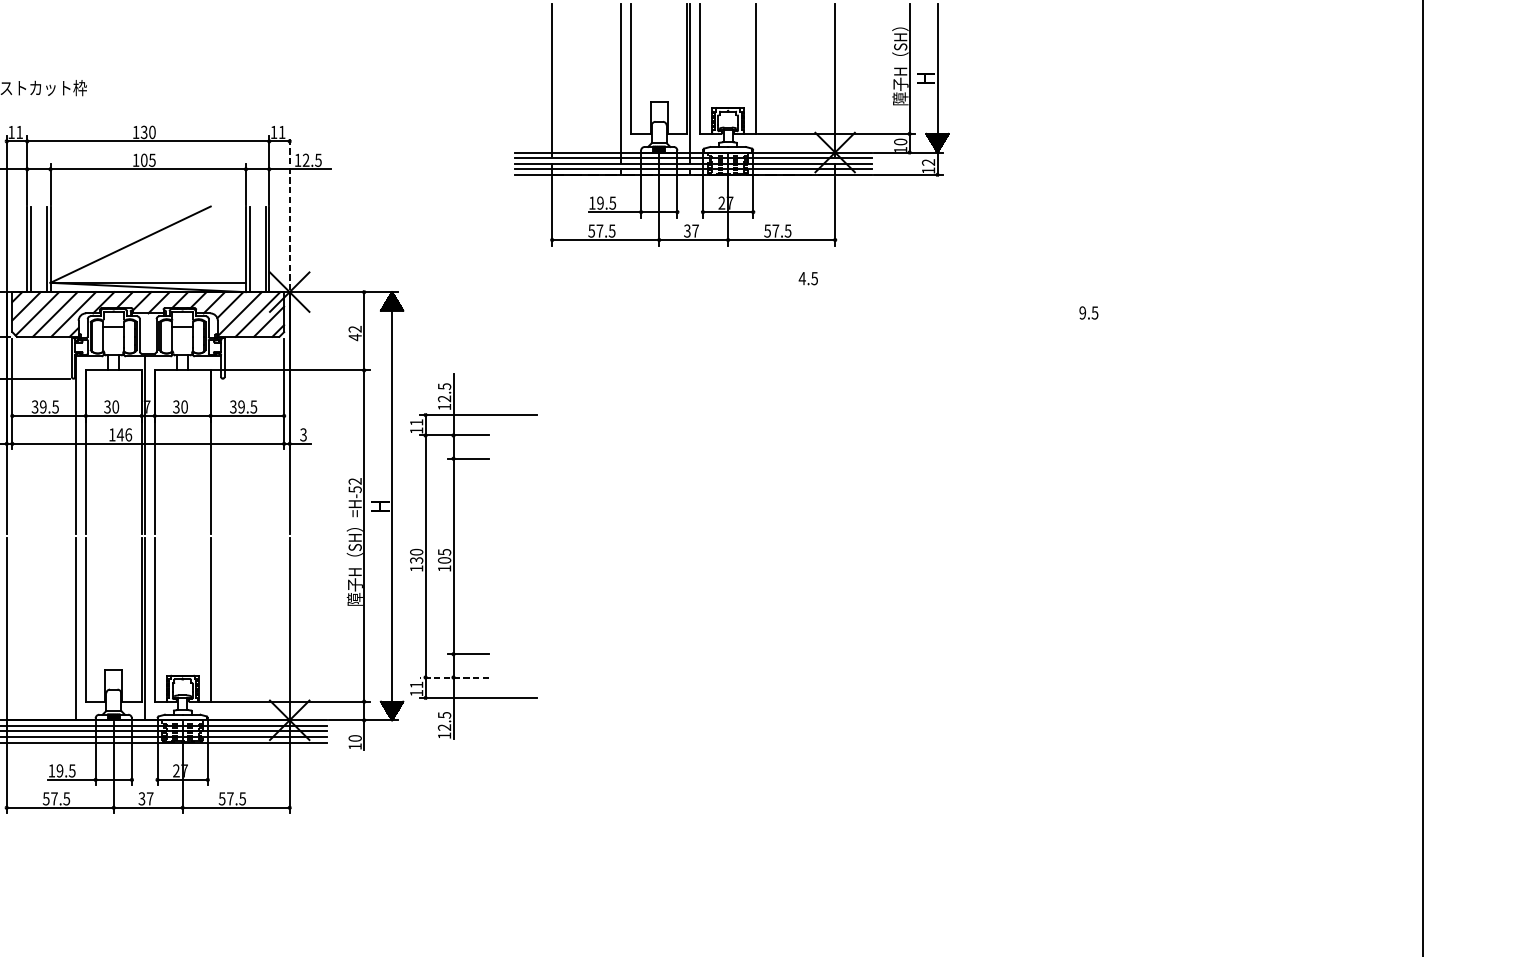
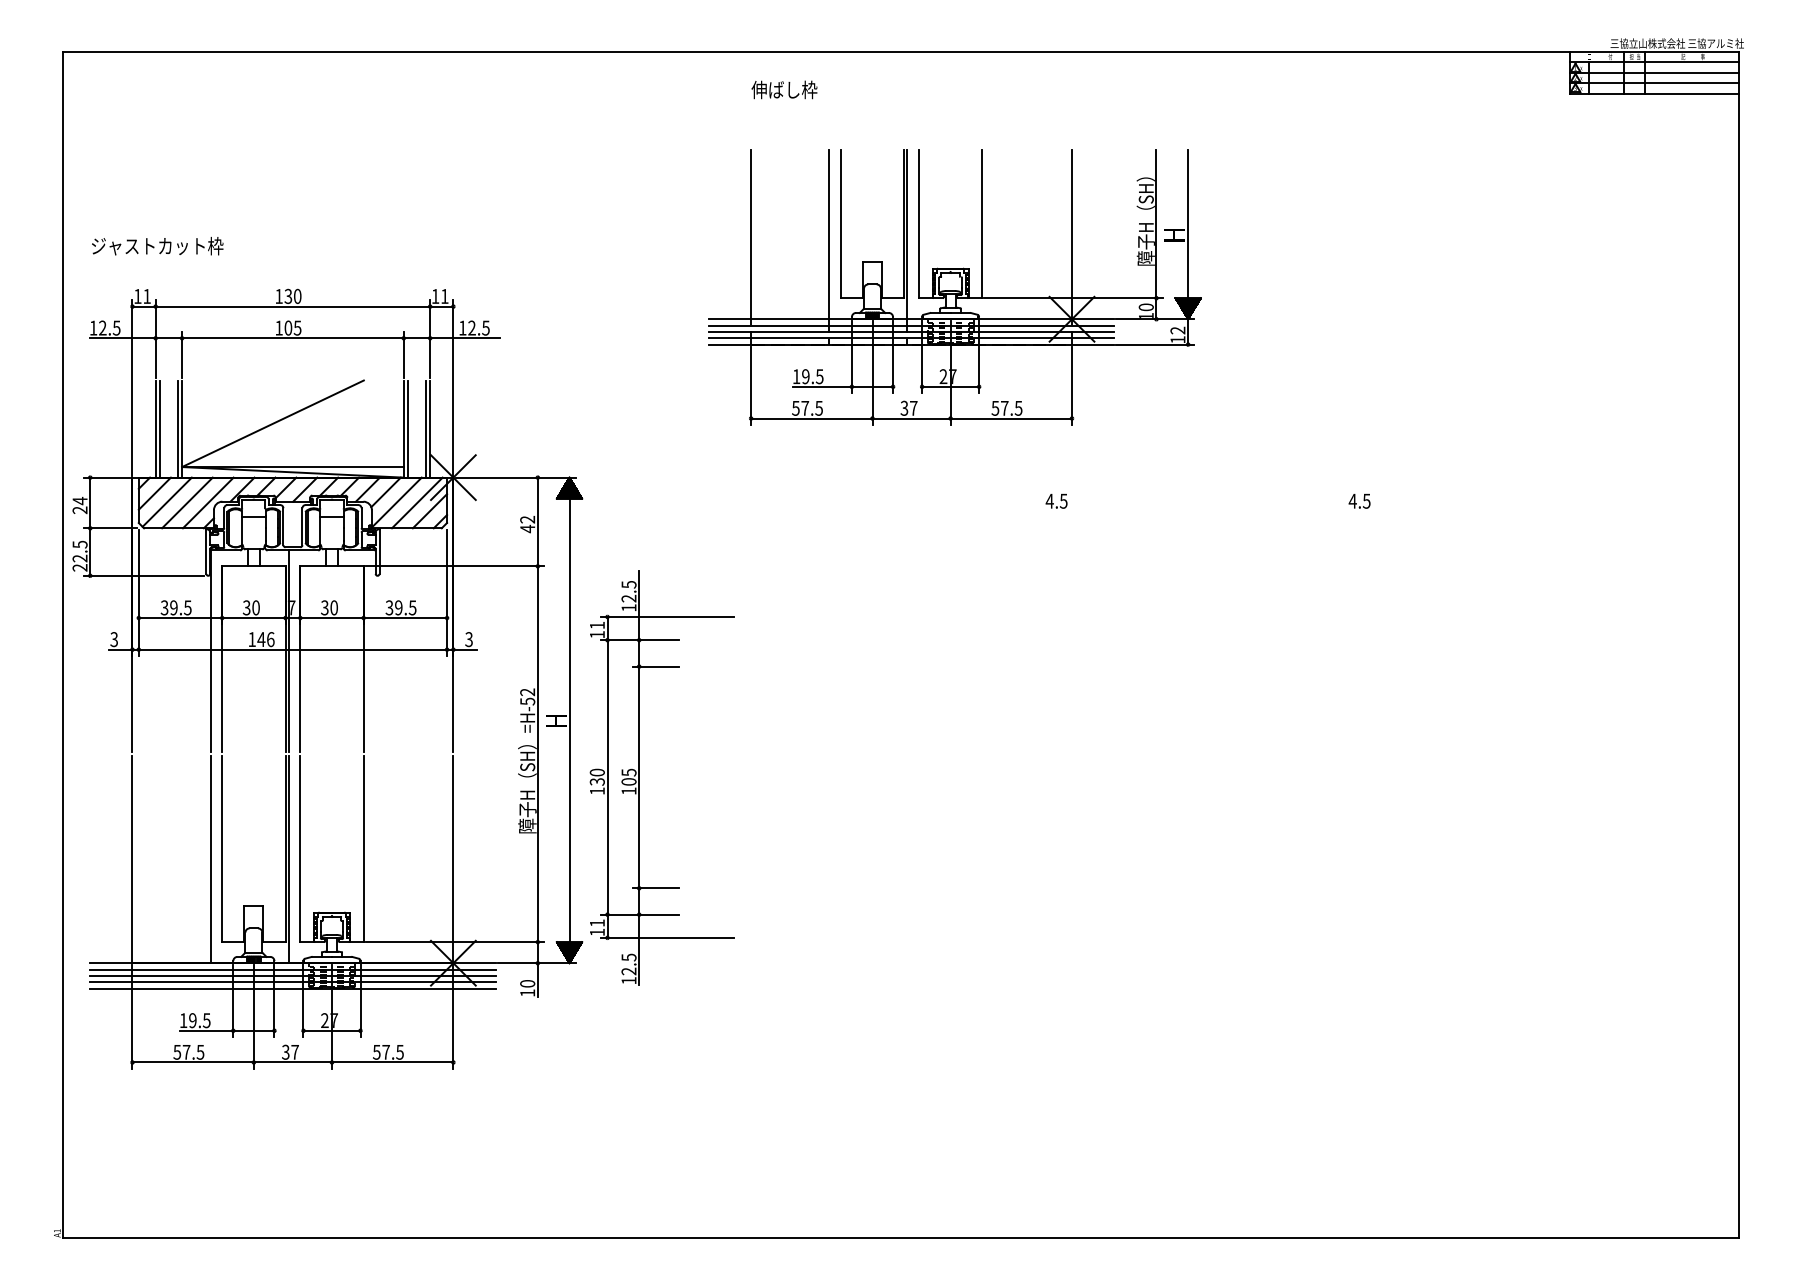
line: (289, 212) -> (453, 387), dashed -> solid
text: (808, 278) -> (1056, 501), moved
text: (1082, 312) -> (1352, 500), 9.5 -> 4.5
line: (453, 677) -> (639, 914), dashed -> solid

